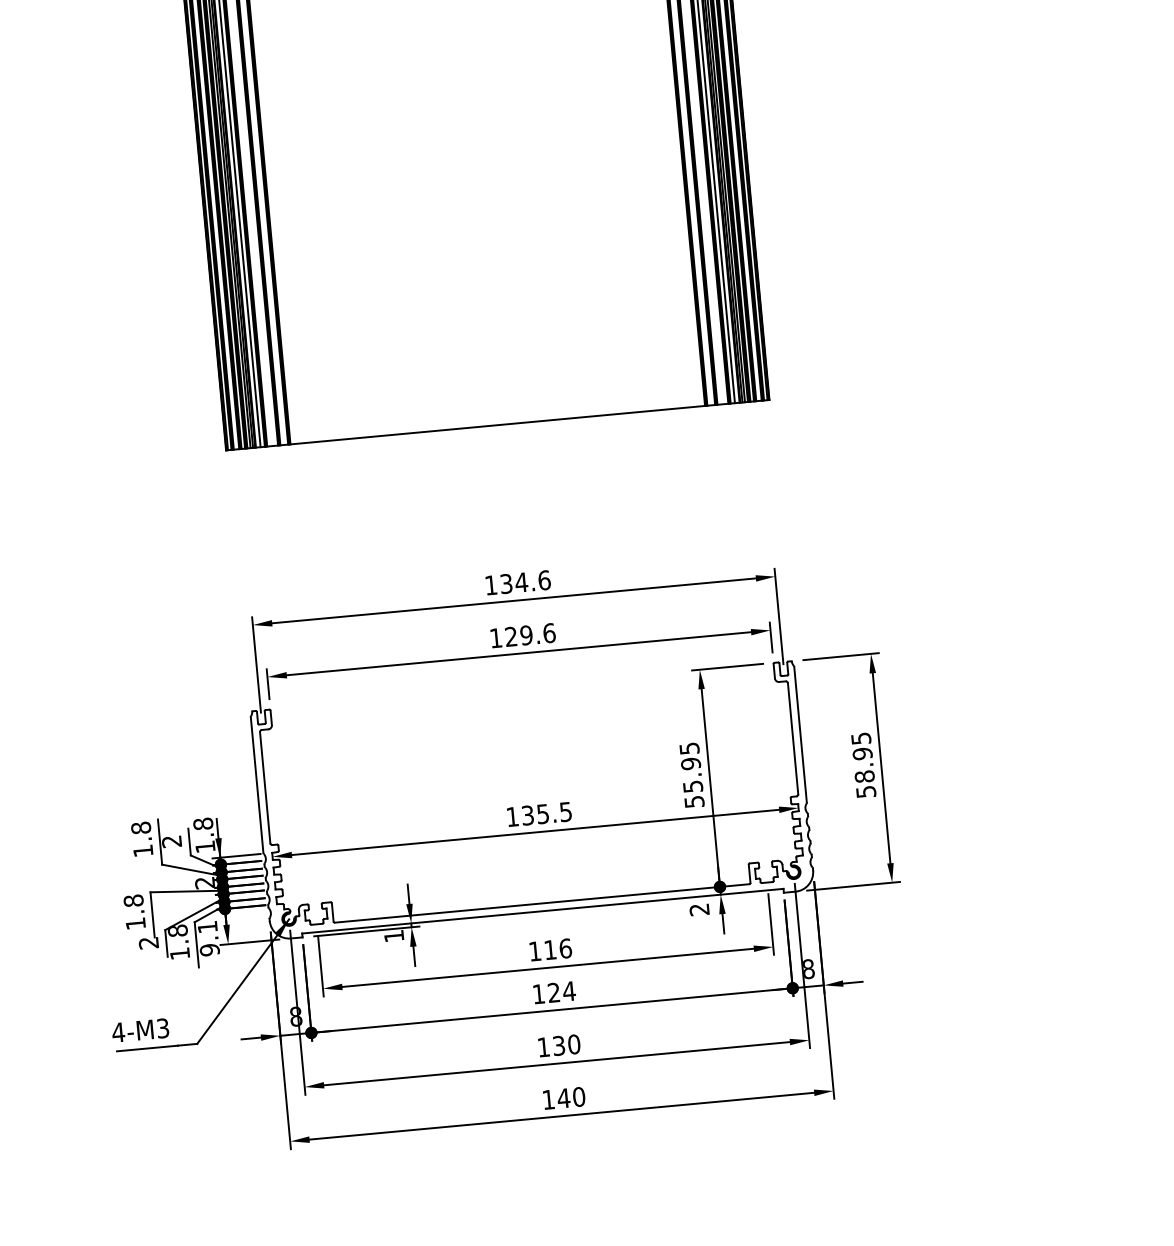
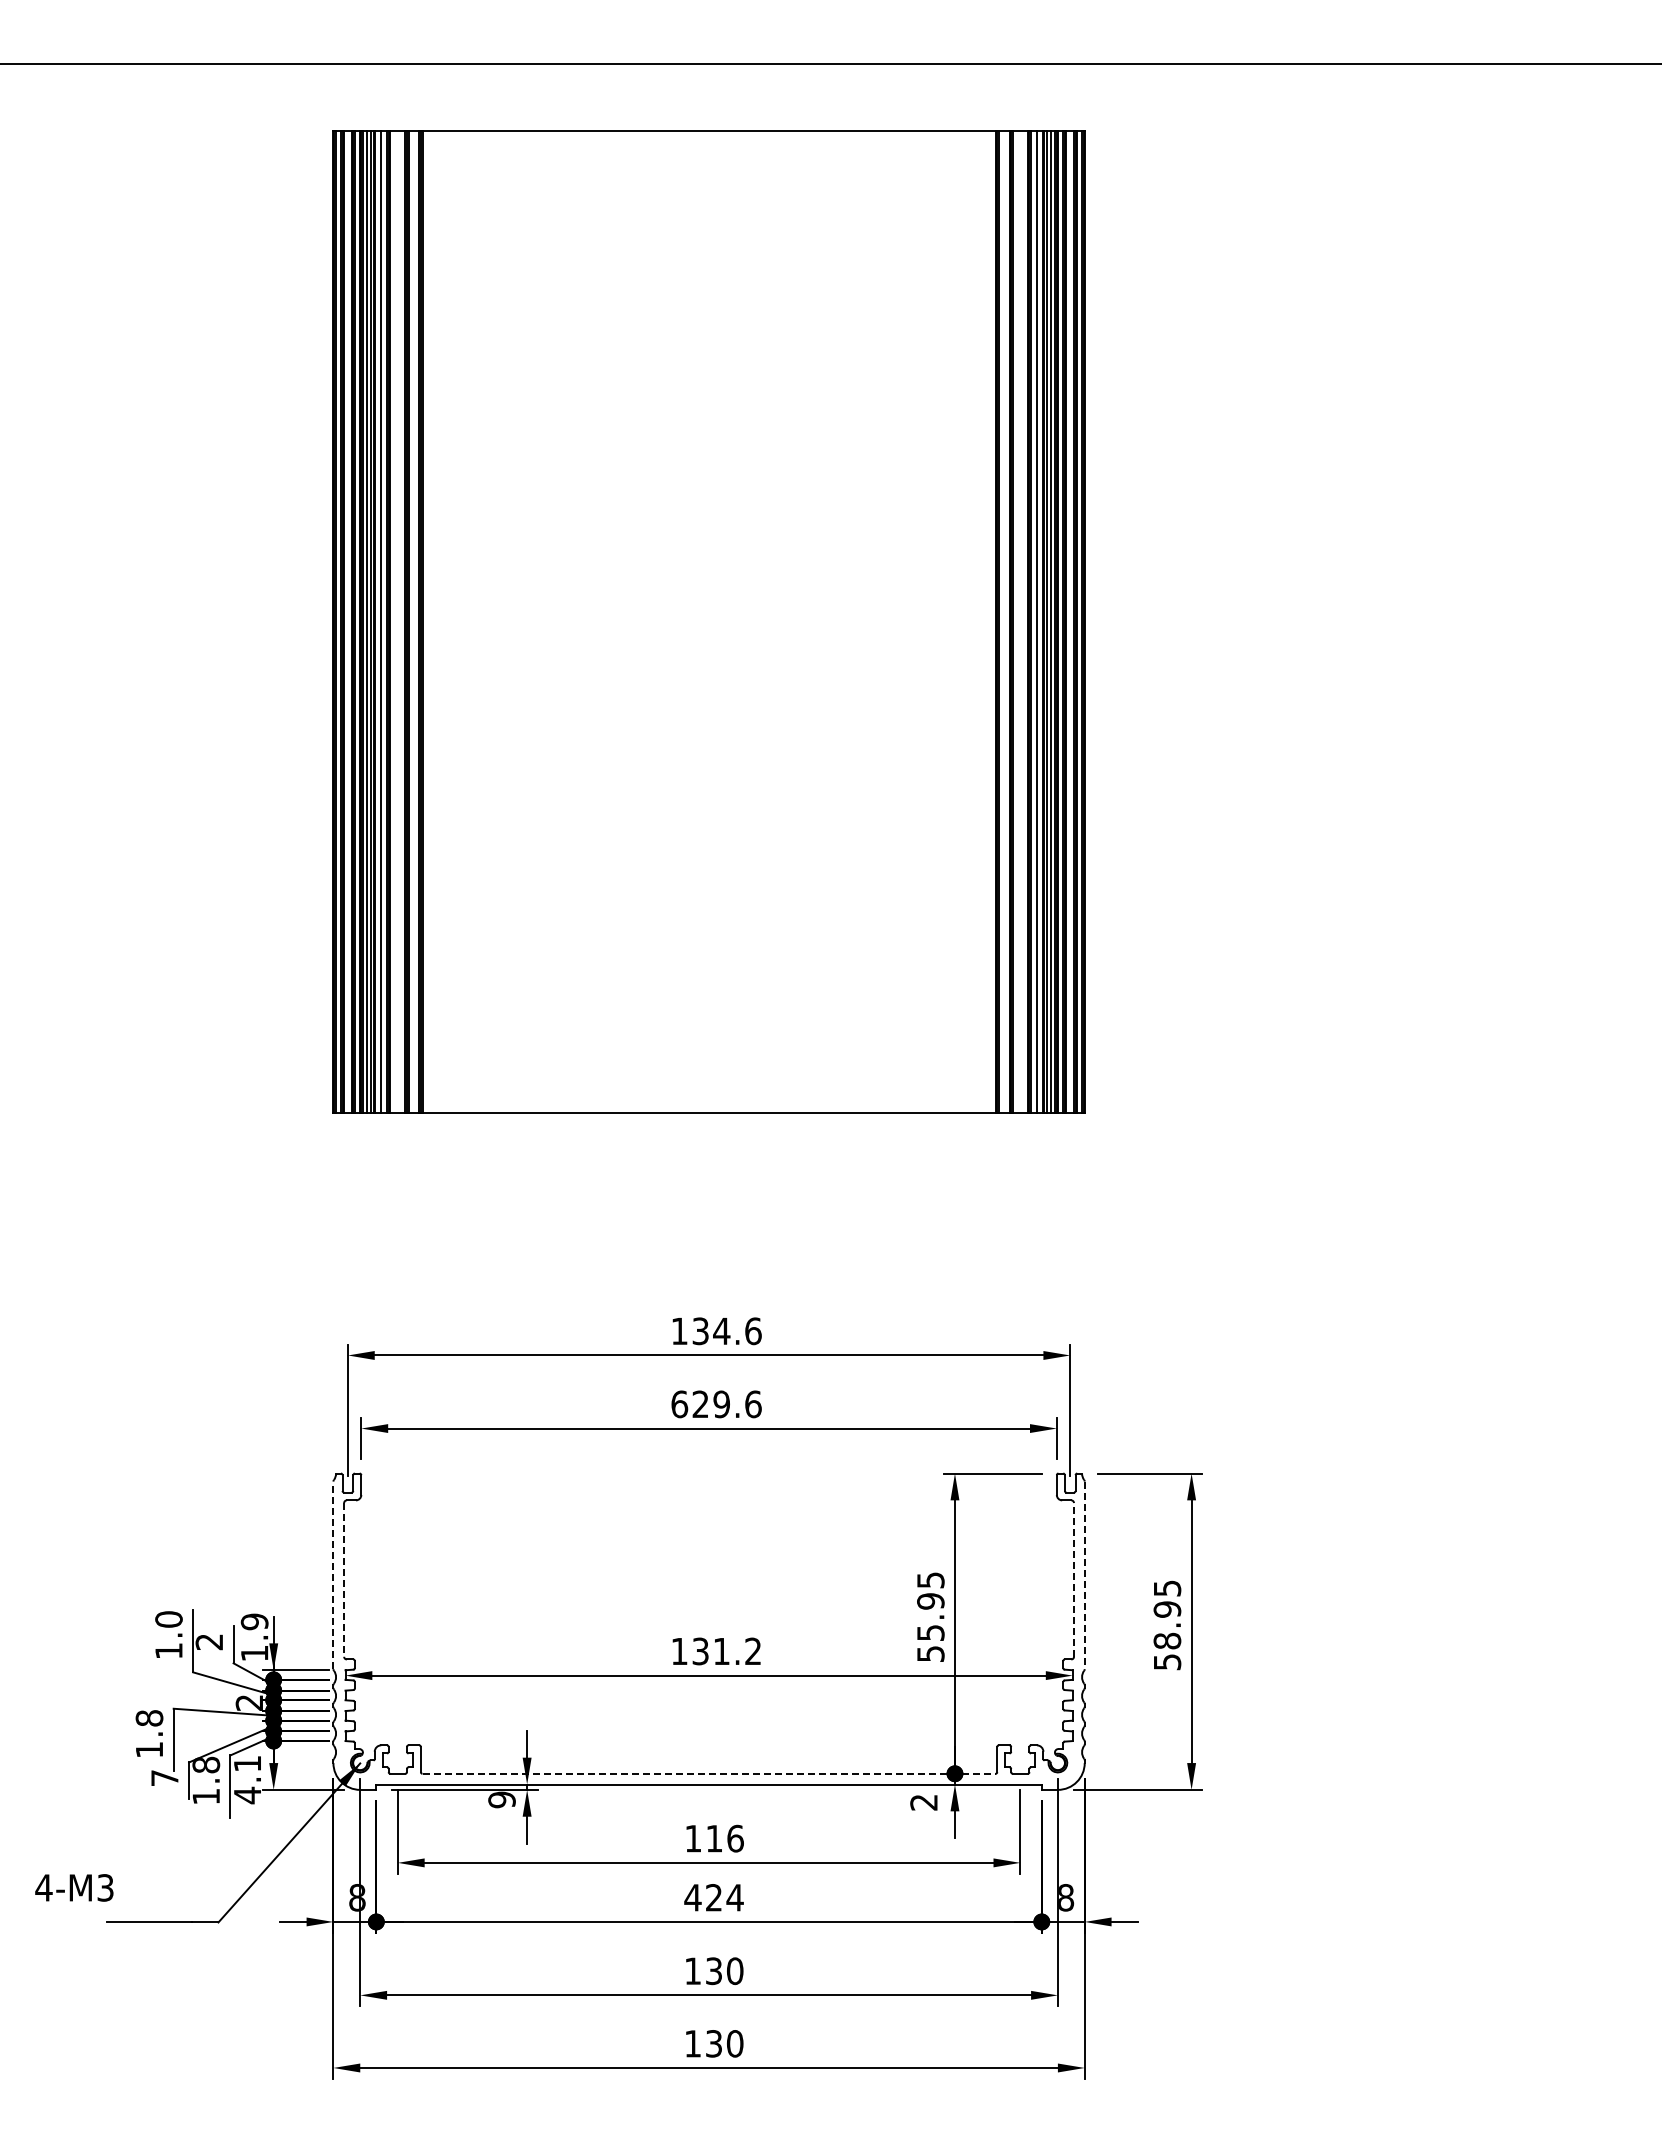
text: (495, 638) -> (679, 1404), 129.6 -> 629.6
line: (800, 734) -> (1084, 1575), solid -> dashed
line: (793, 738) -> (1074, 1579), solid -> dashed
line: (257, 785) -> (333, 1575), solid -> dashed
line: (265, 787) -> (344, 1579), solid -> dashed
text: (553, 813) -> (736, 1651), 135.5 -> 131.2
text: (203, 823) -> (254, 1621), 1.8 -> 1.9
text: (140, 828) -> (168, 1619), 1.8 -> 1.0
line: (542, 903) -> (709, 1773), solid -> dashed
text: (393, 935) -> (501, 1799), 1 -> 9
text: (148, 943) -> (164, 1778), 2 -> 7
text: (209, 950) -> (247, 1795), 9.1 -> 4.1
text: (538, 994) -> (692, 1897), 124 -> 424
text: (140, 1030) -> (74, 1887), moved
text: (563, 1098) -> (713, 2043), 140 -> 130

